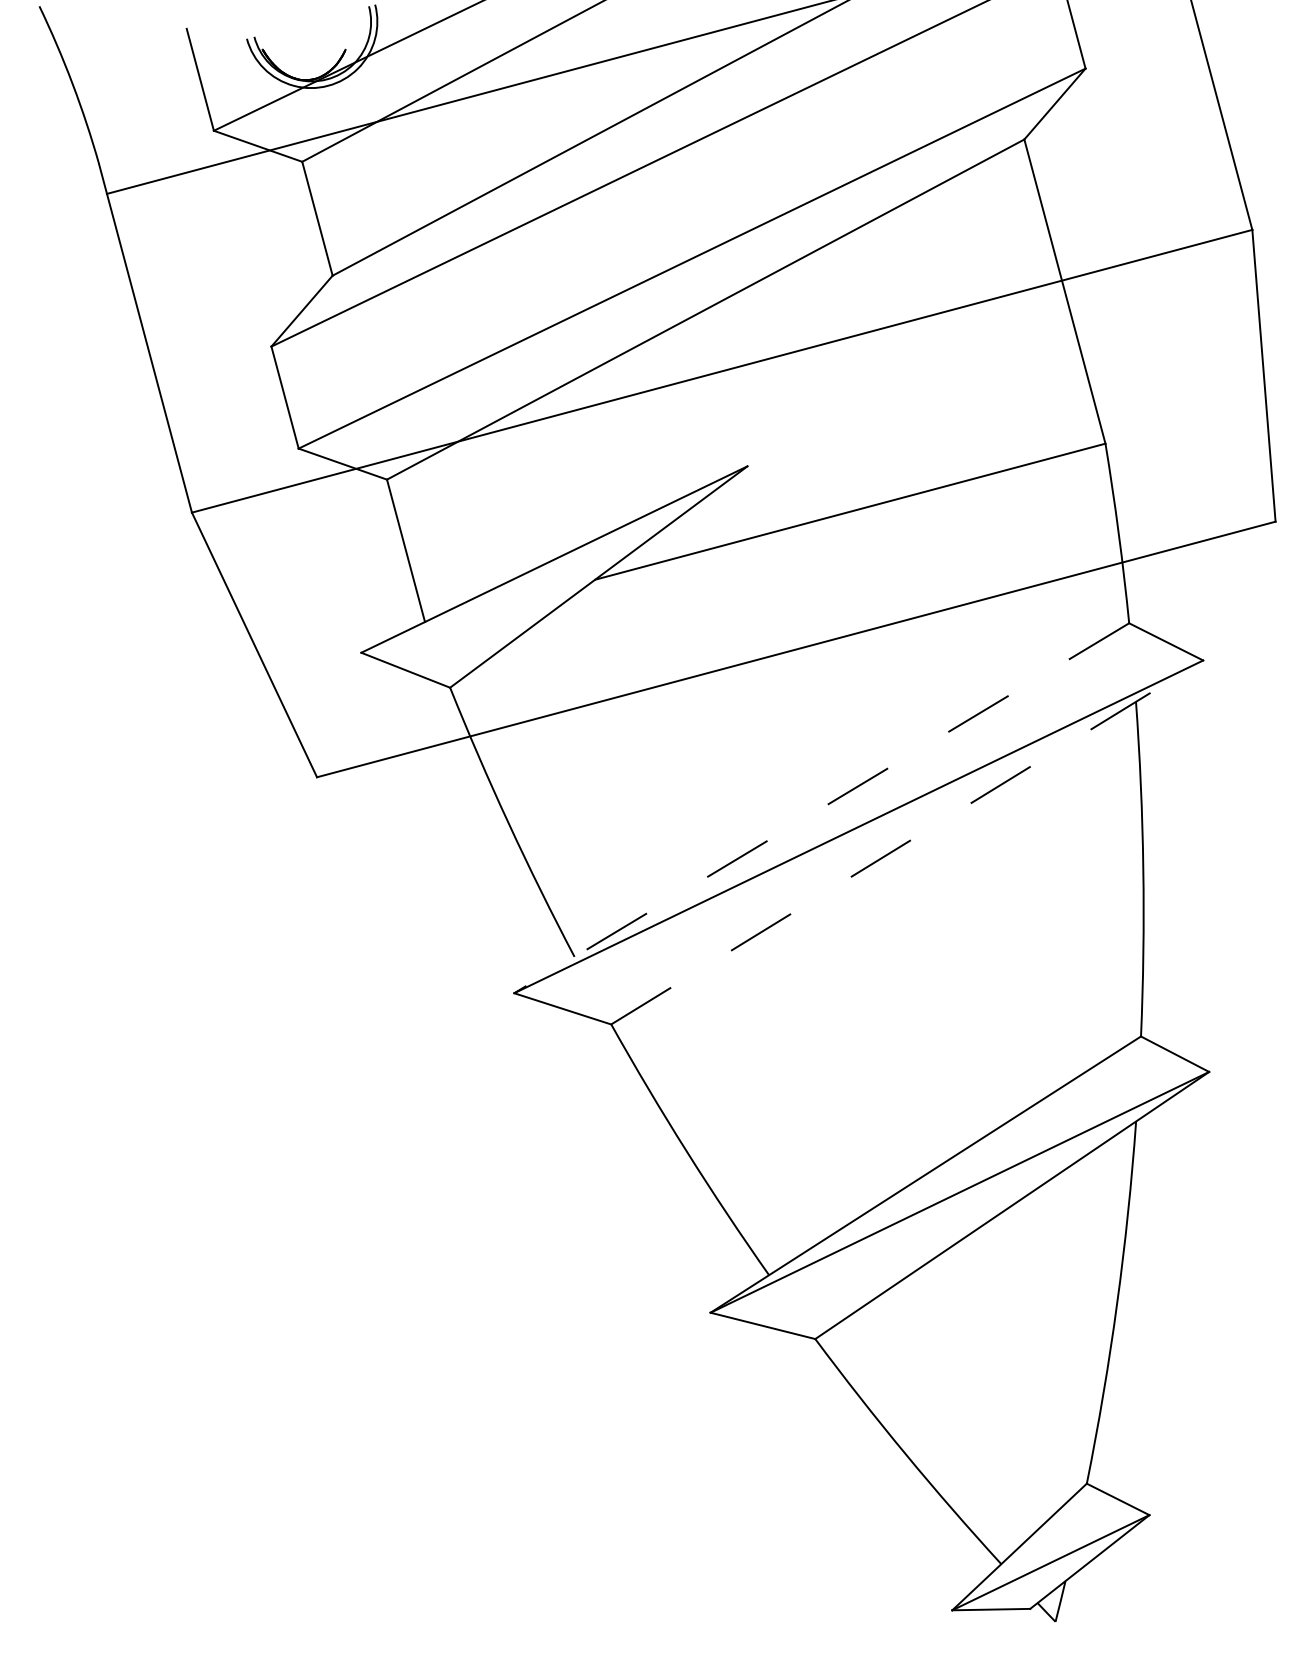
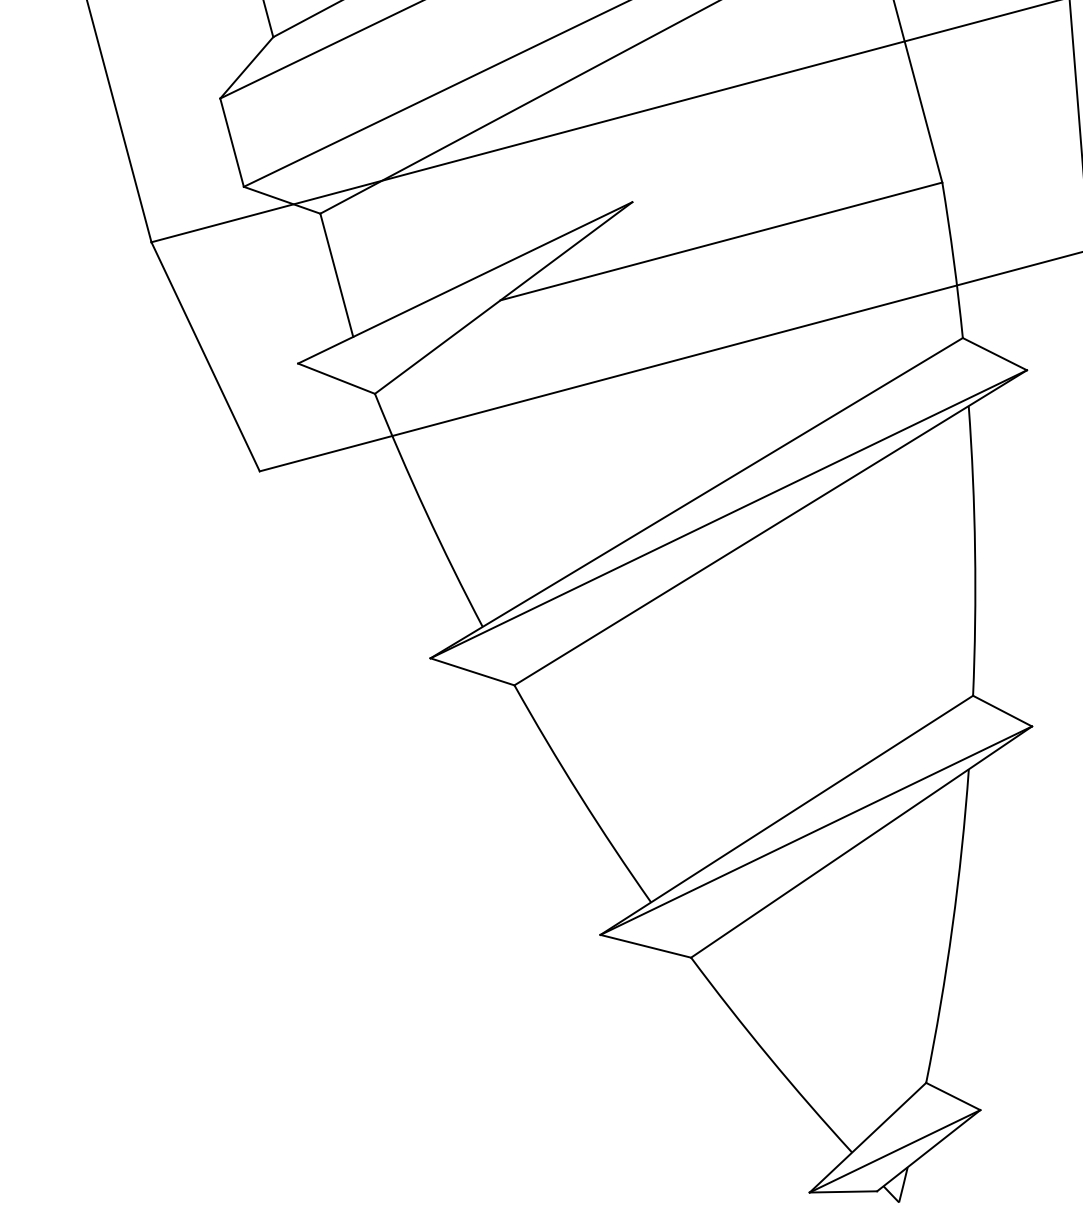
line: (821, 808) -> (696, 498), dashed -> solid
line: (907, 842) -> (770, 527), dashed -> solid

